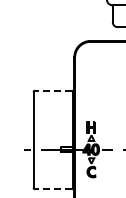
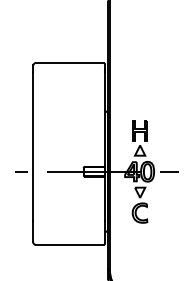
line: (52, 90) -> (68, 62), dashed -> solid
line: (52, 189) -> (68, 245), dashed -> solid

